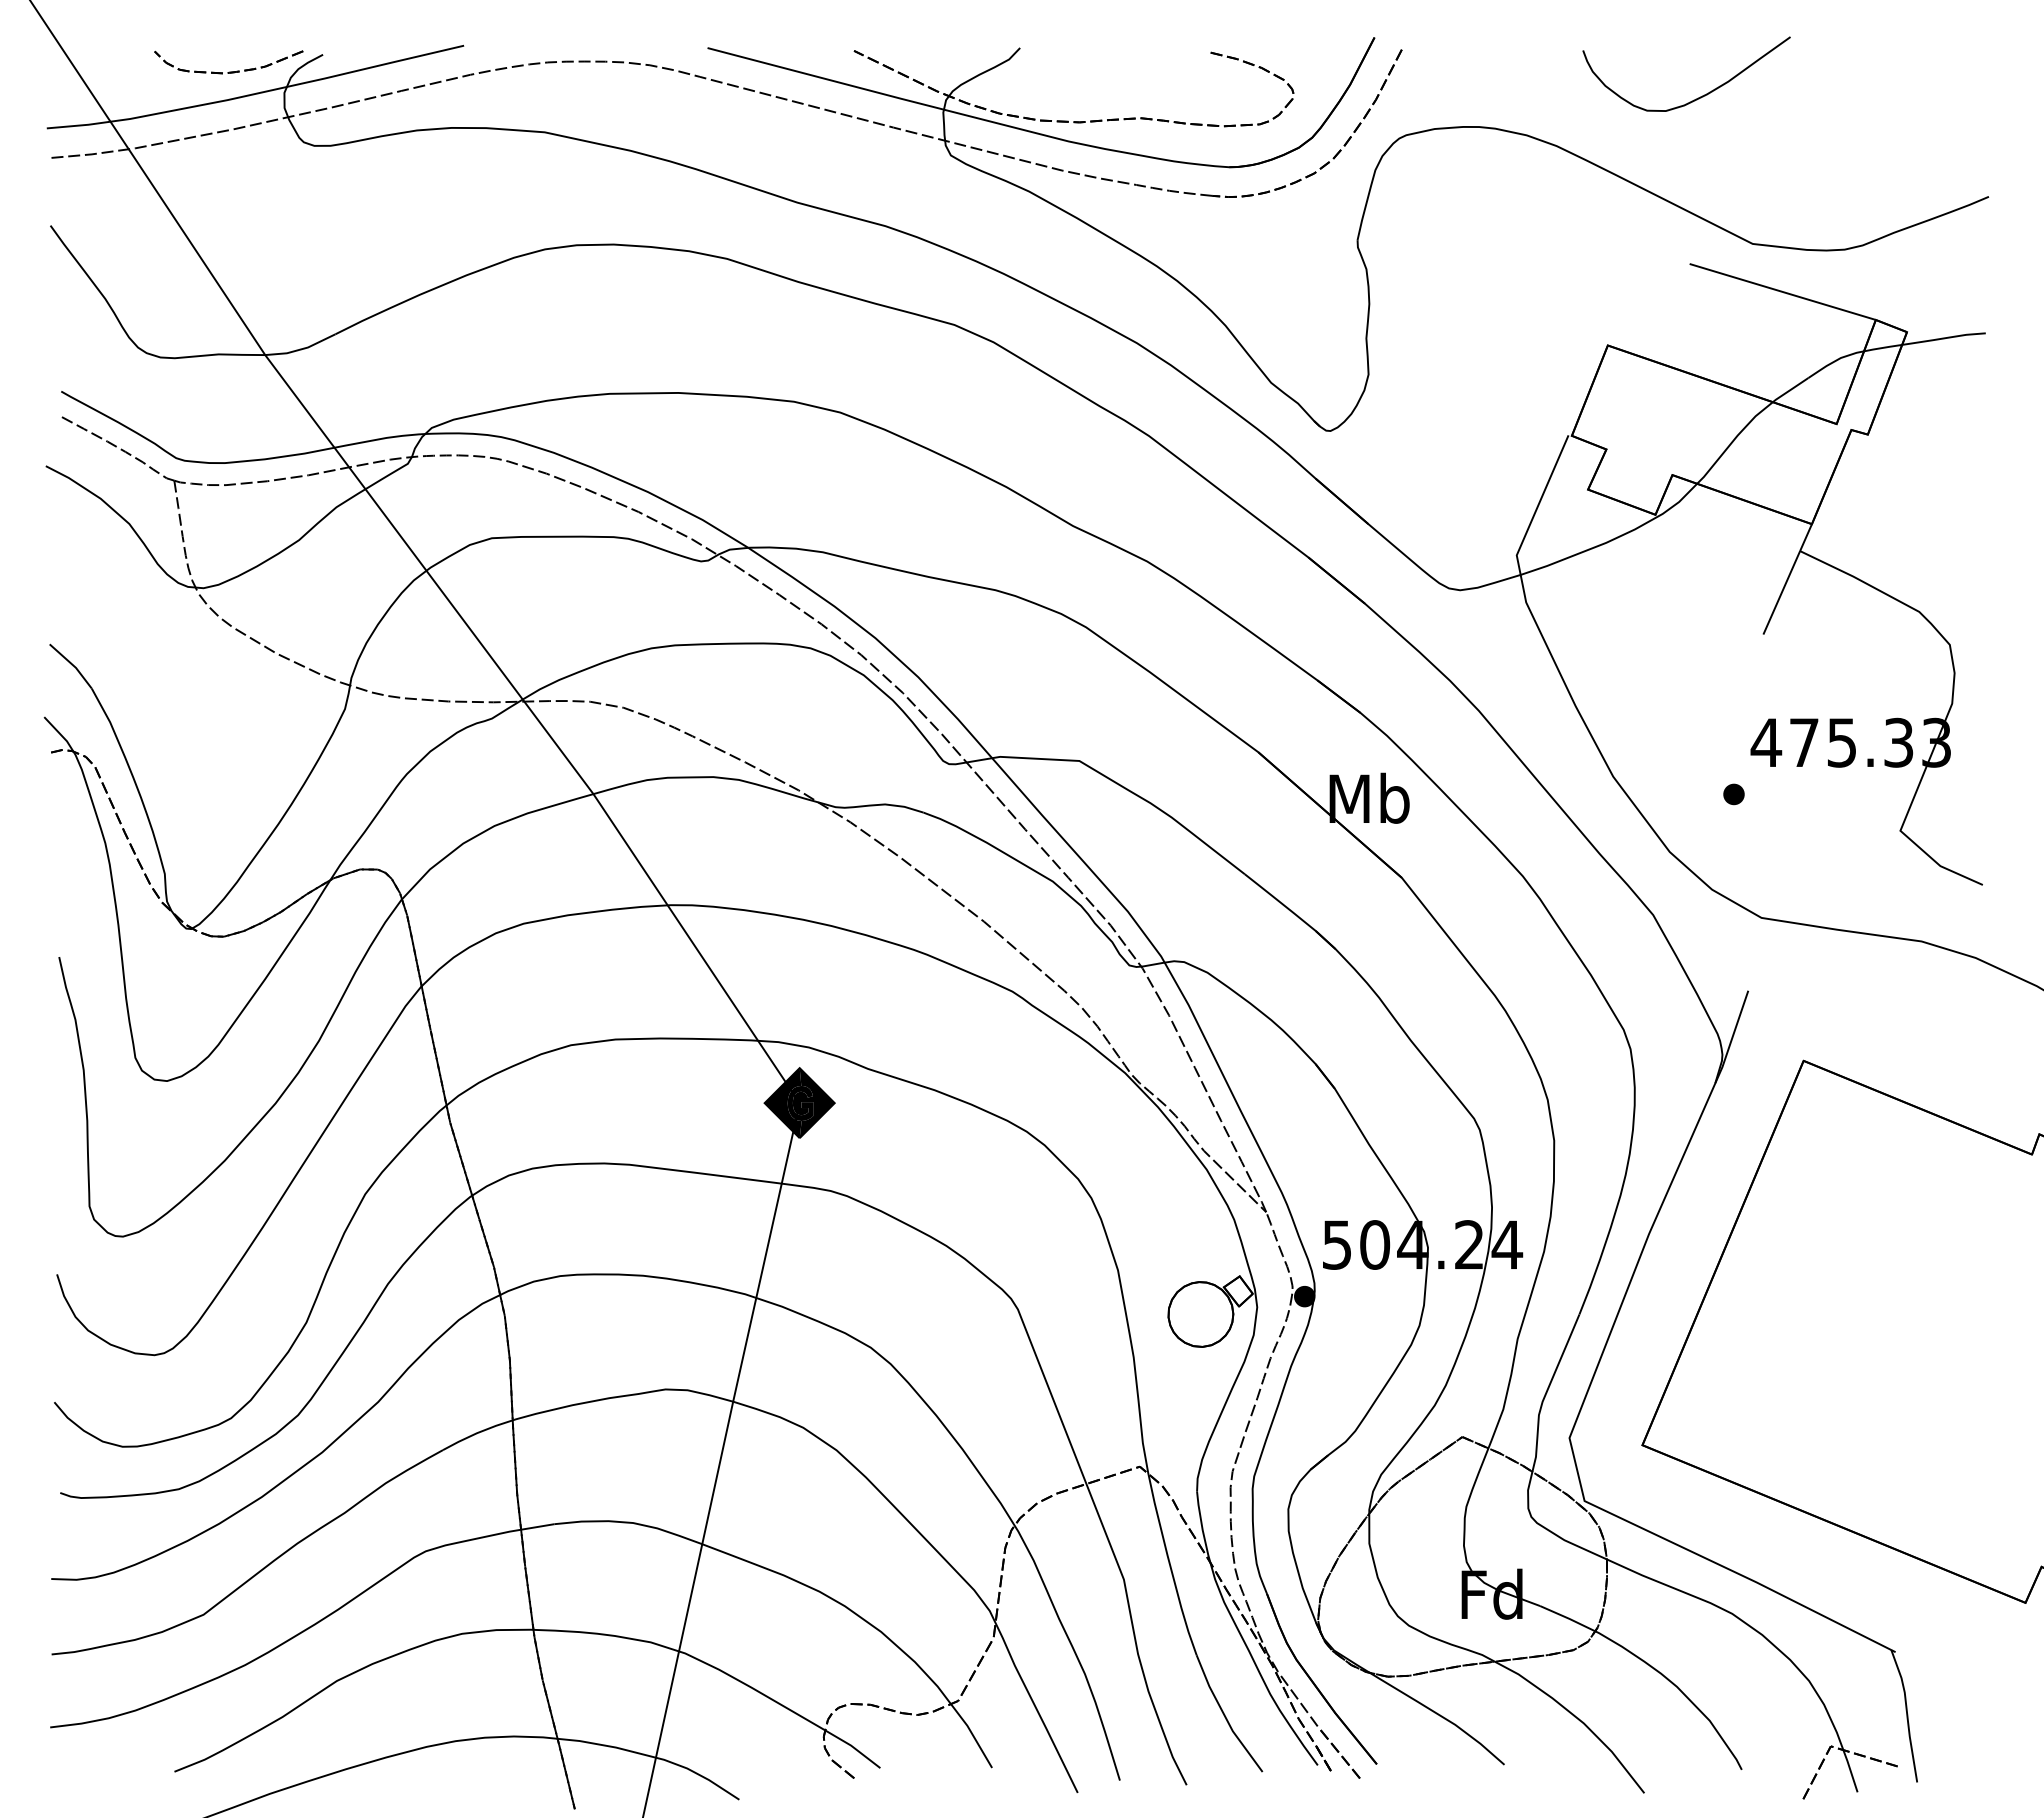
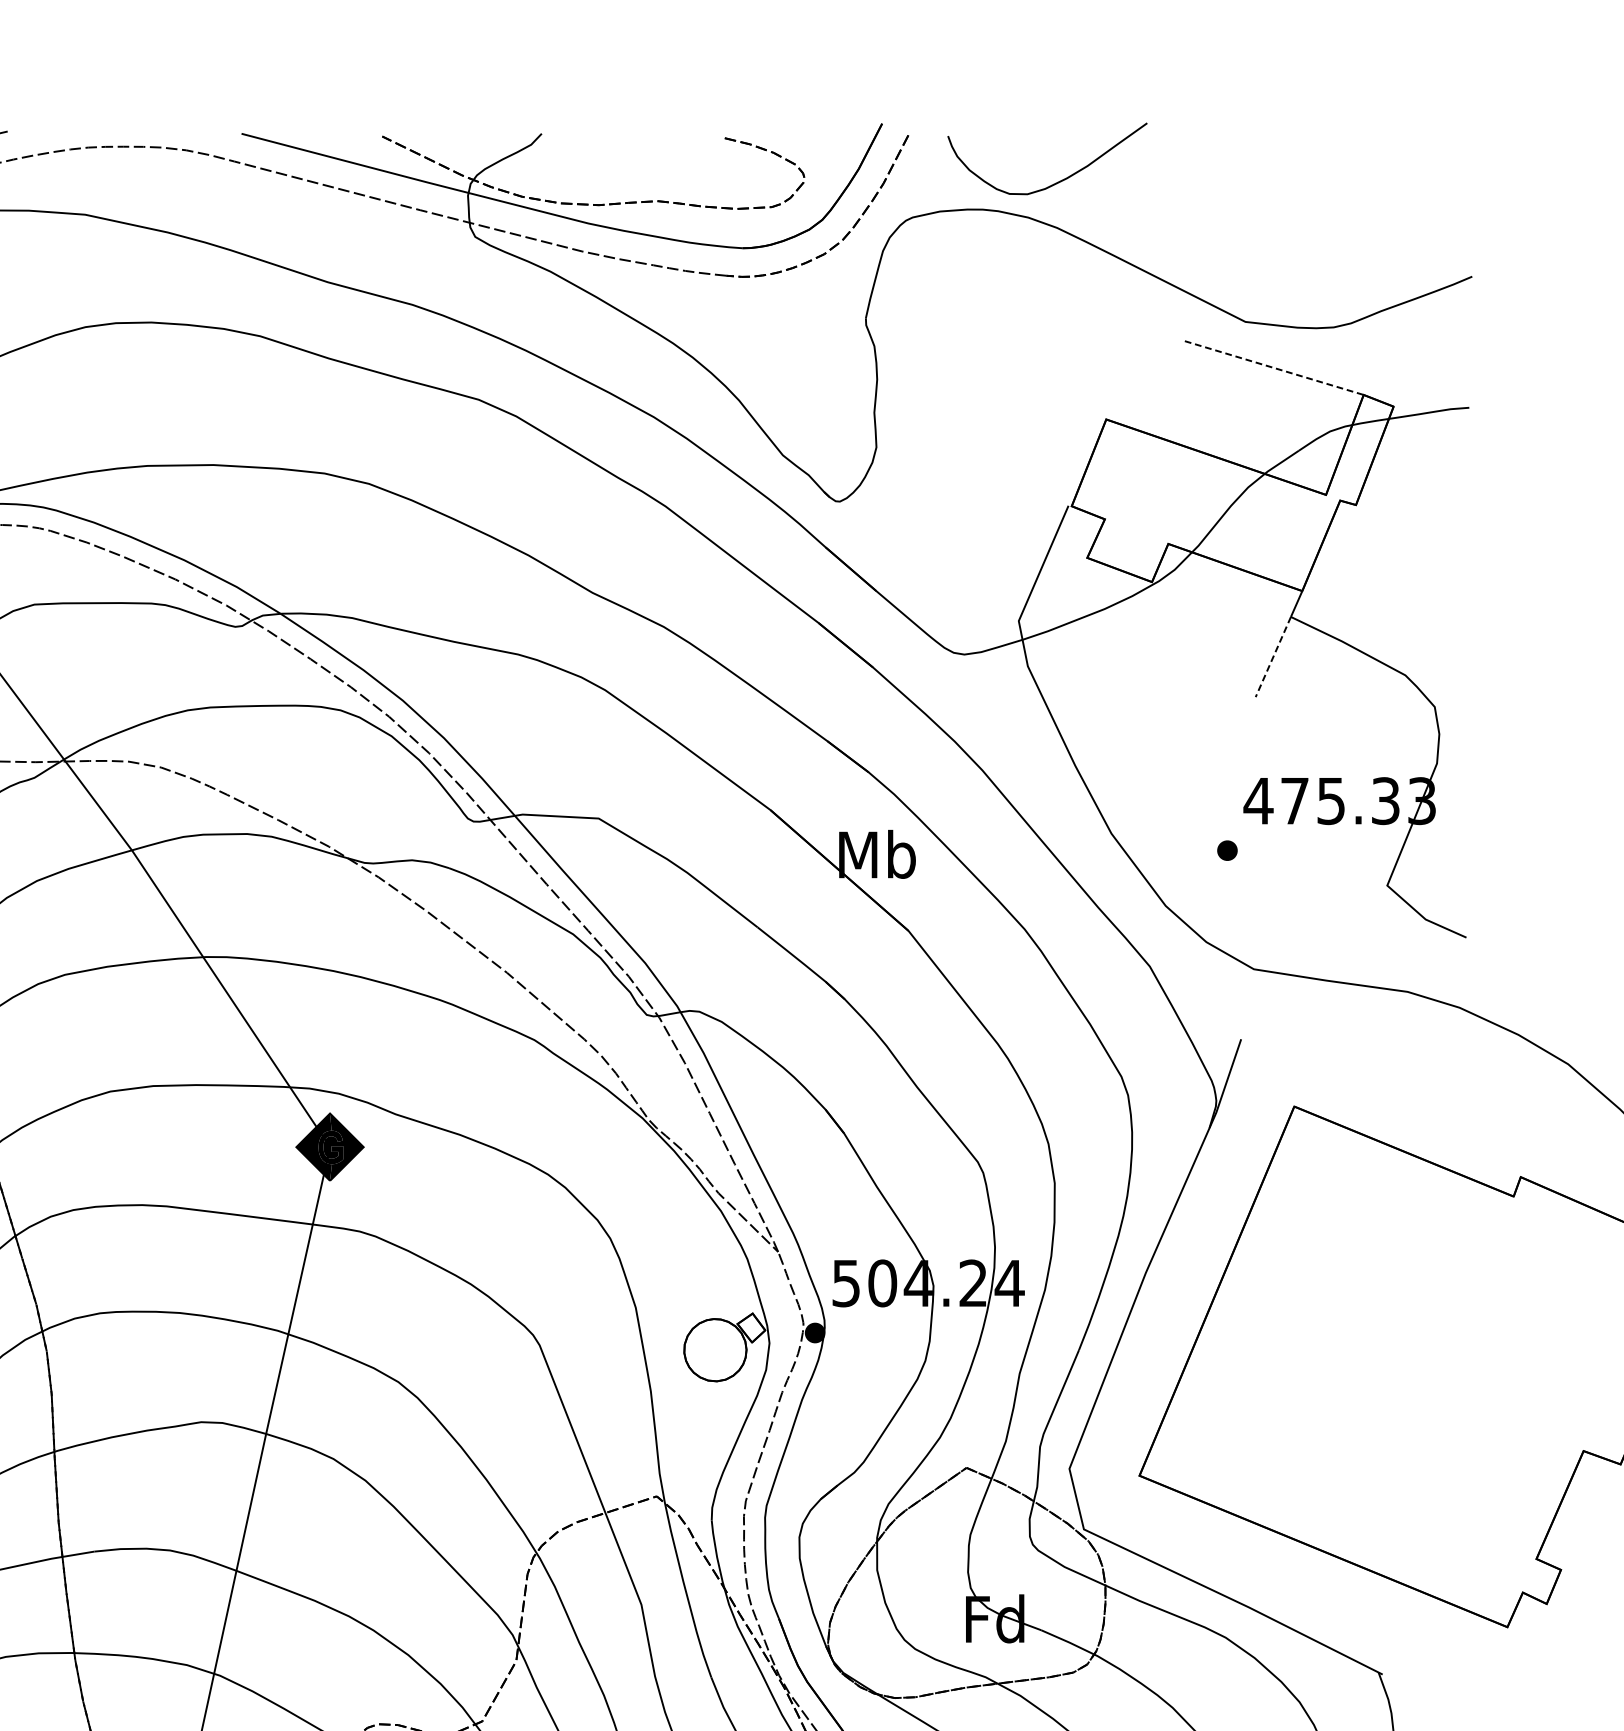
curve: (1698, 97) -> (1058, 181), moved
line: (1783, 292) -> (1274, 368), solid -> dashed
line: (1781, 592) -> (1273, 656), solid -> dashed

